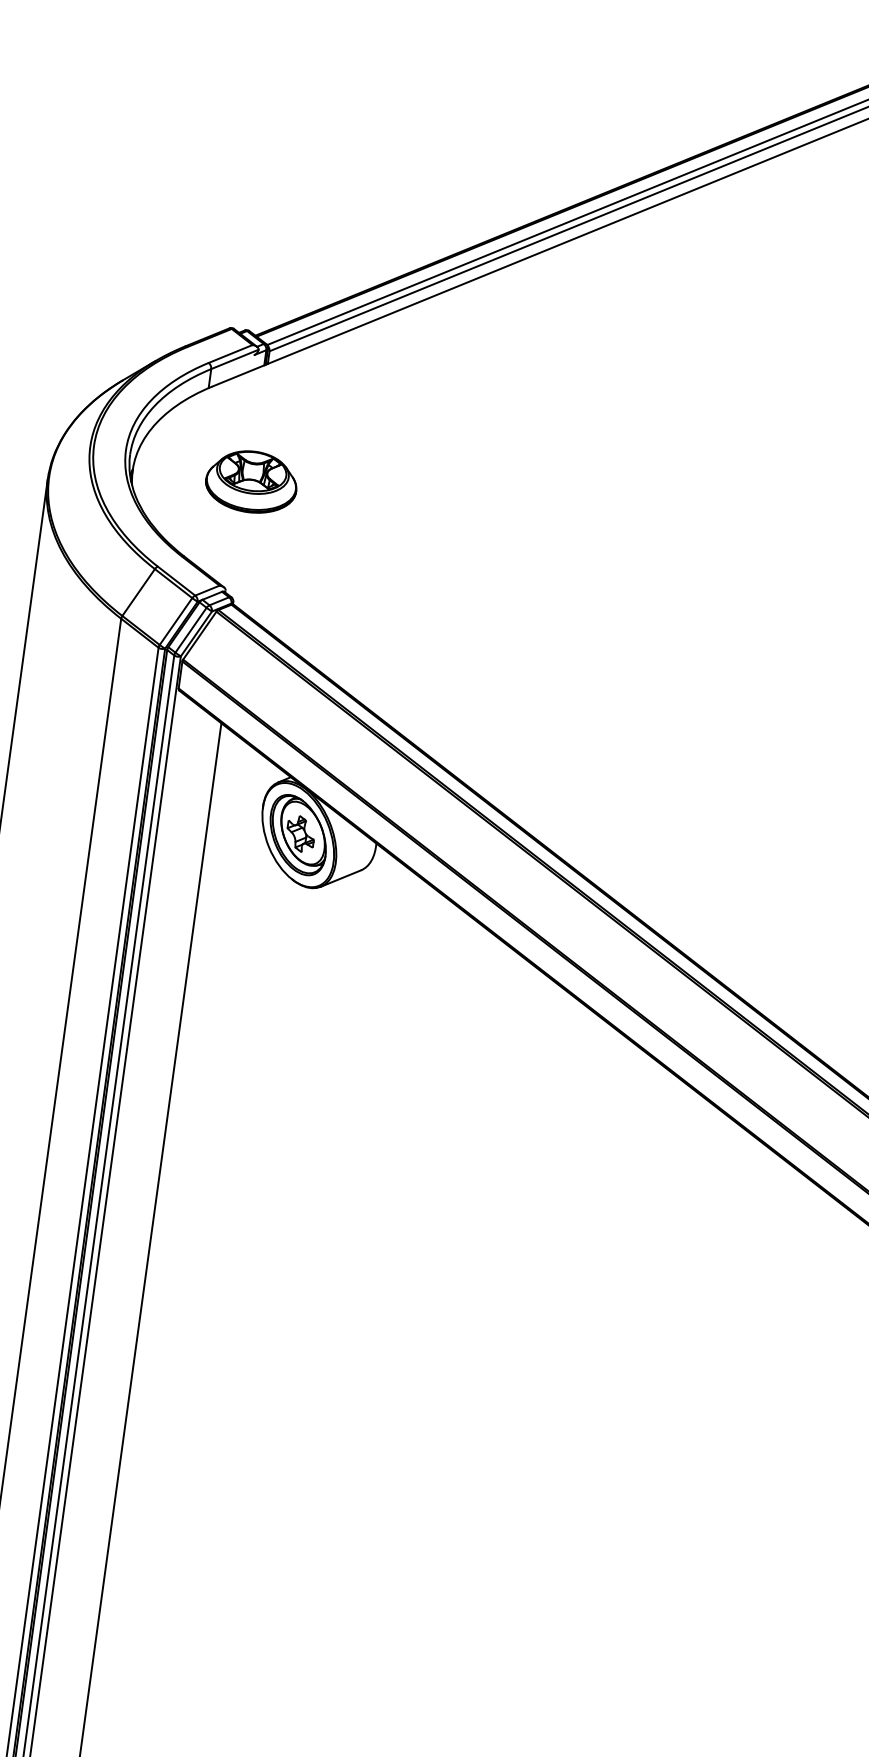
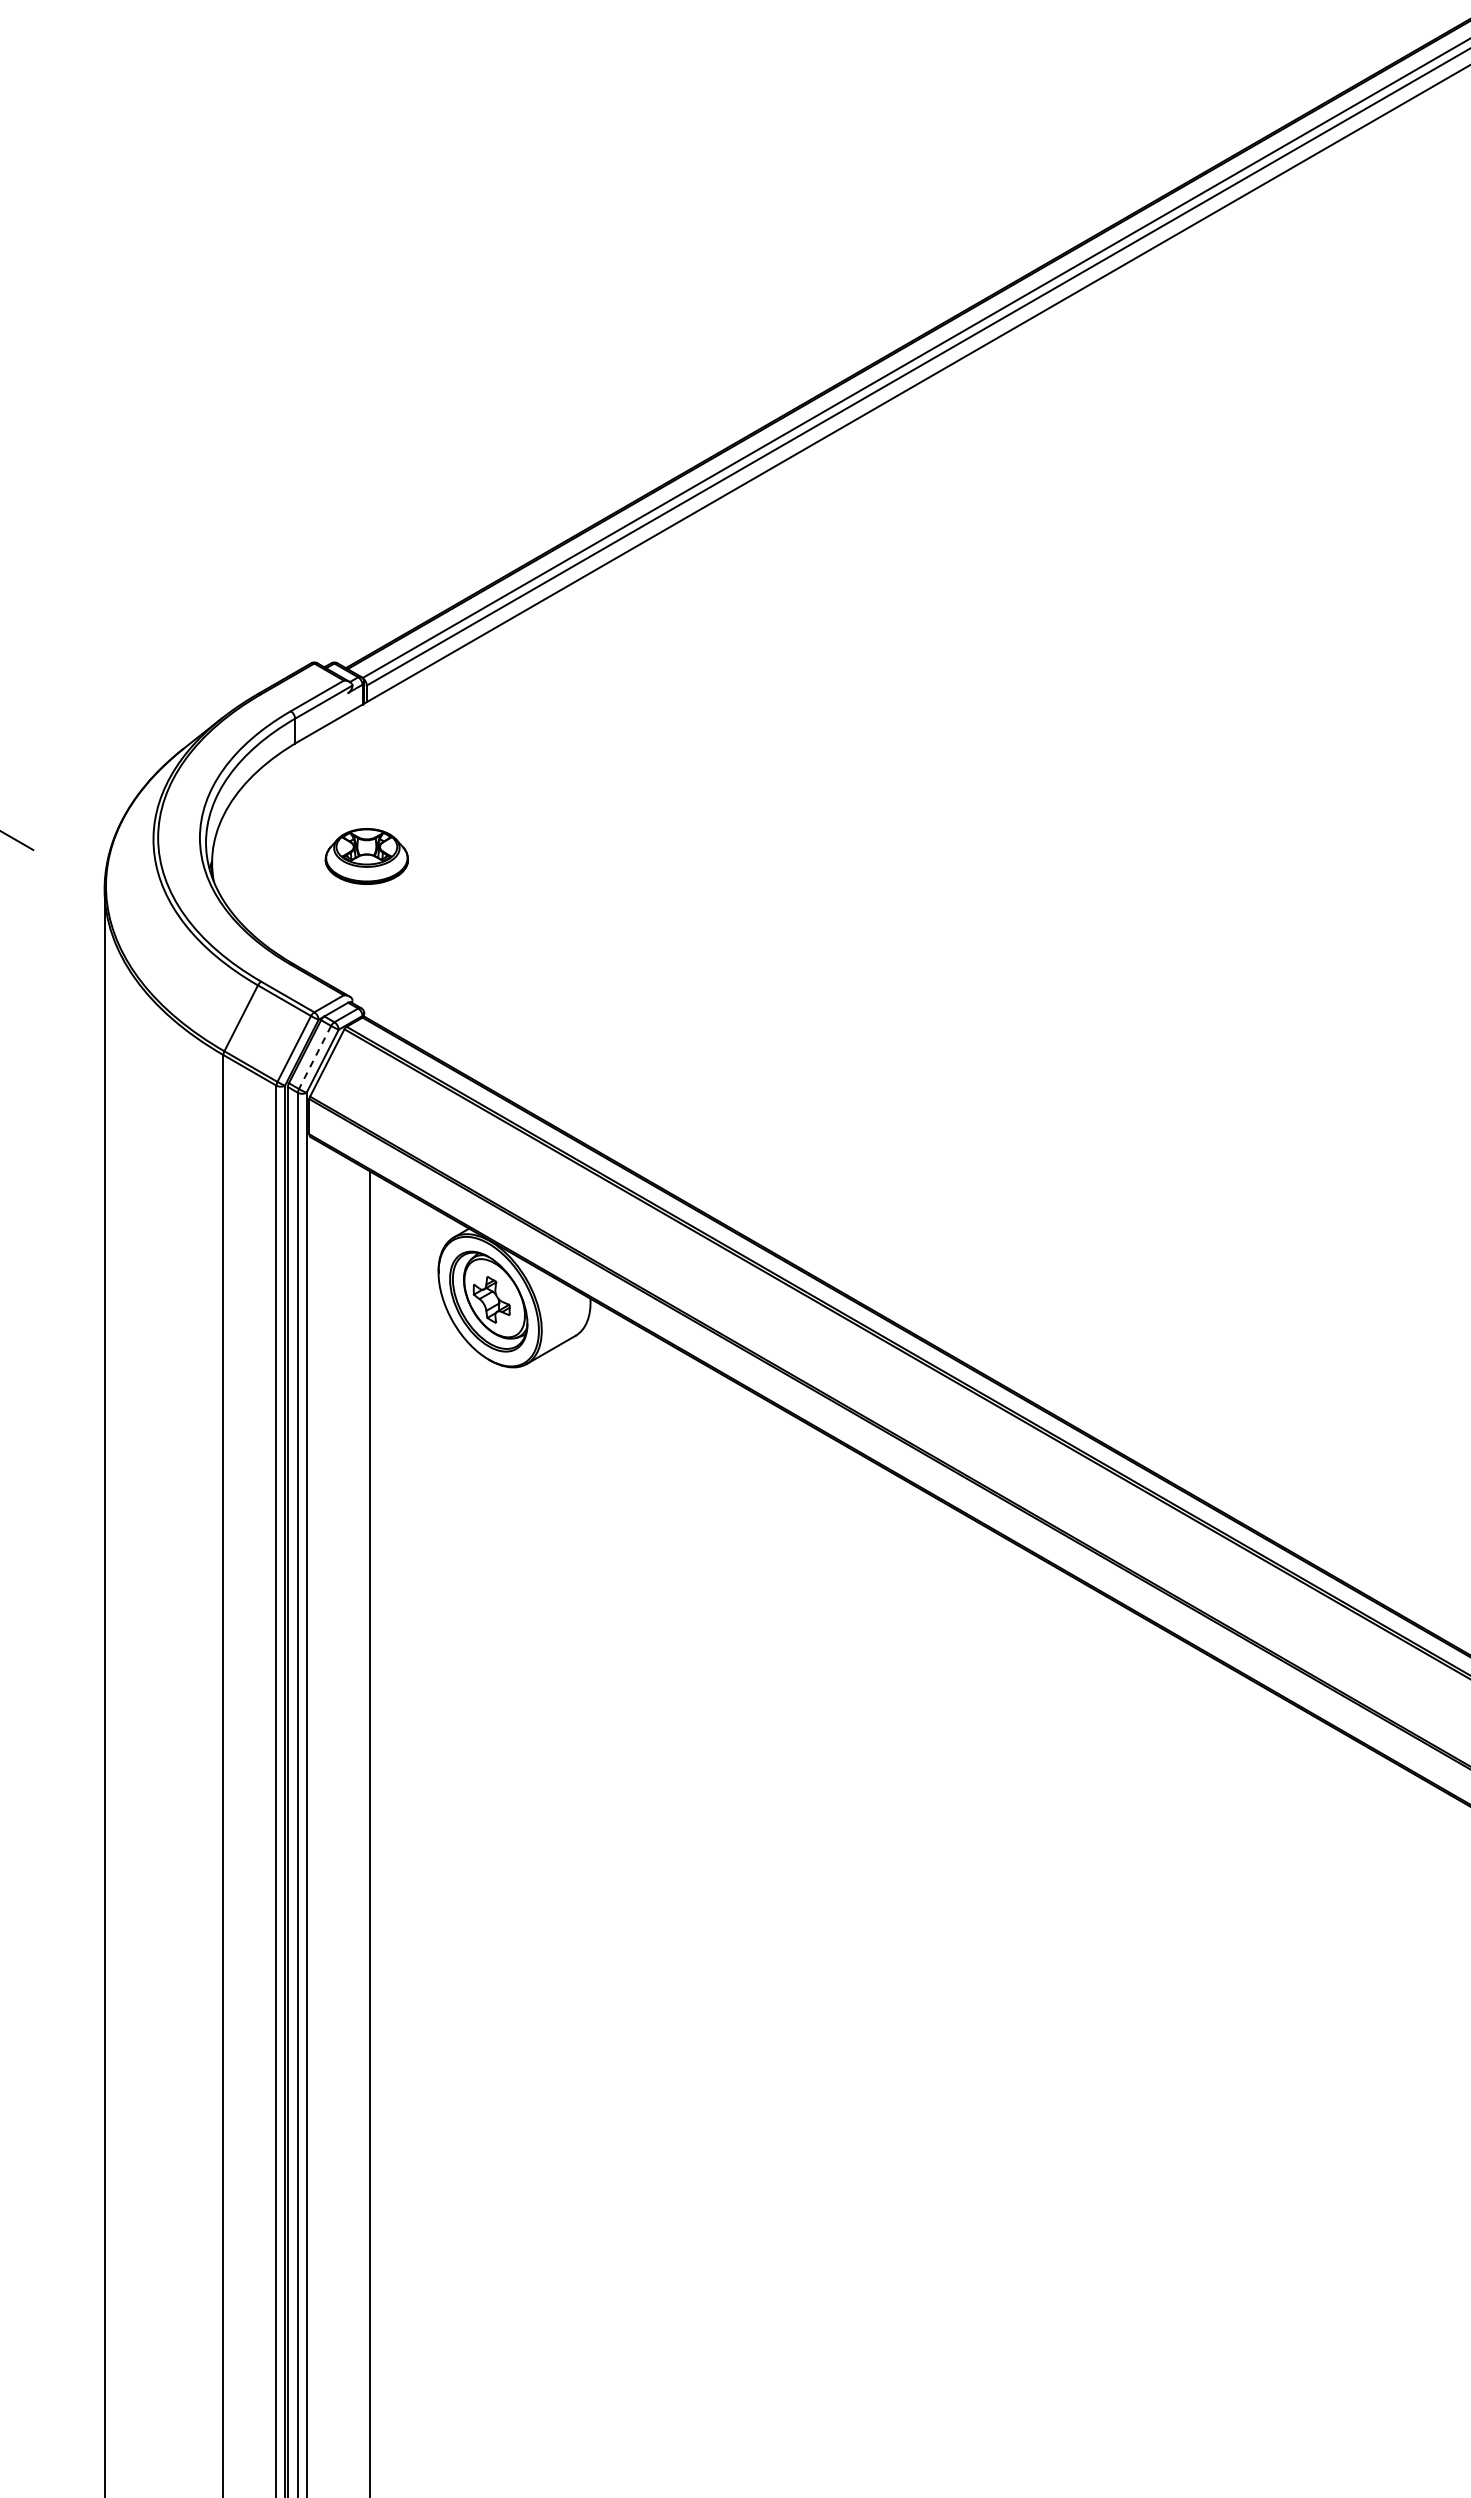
part: (251, 481) -> (366, 856), size x0.7
line: (190, 630) -> (314, 1057), solid -> dashed

